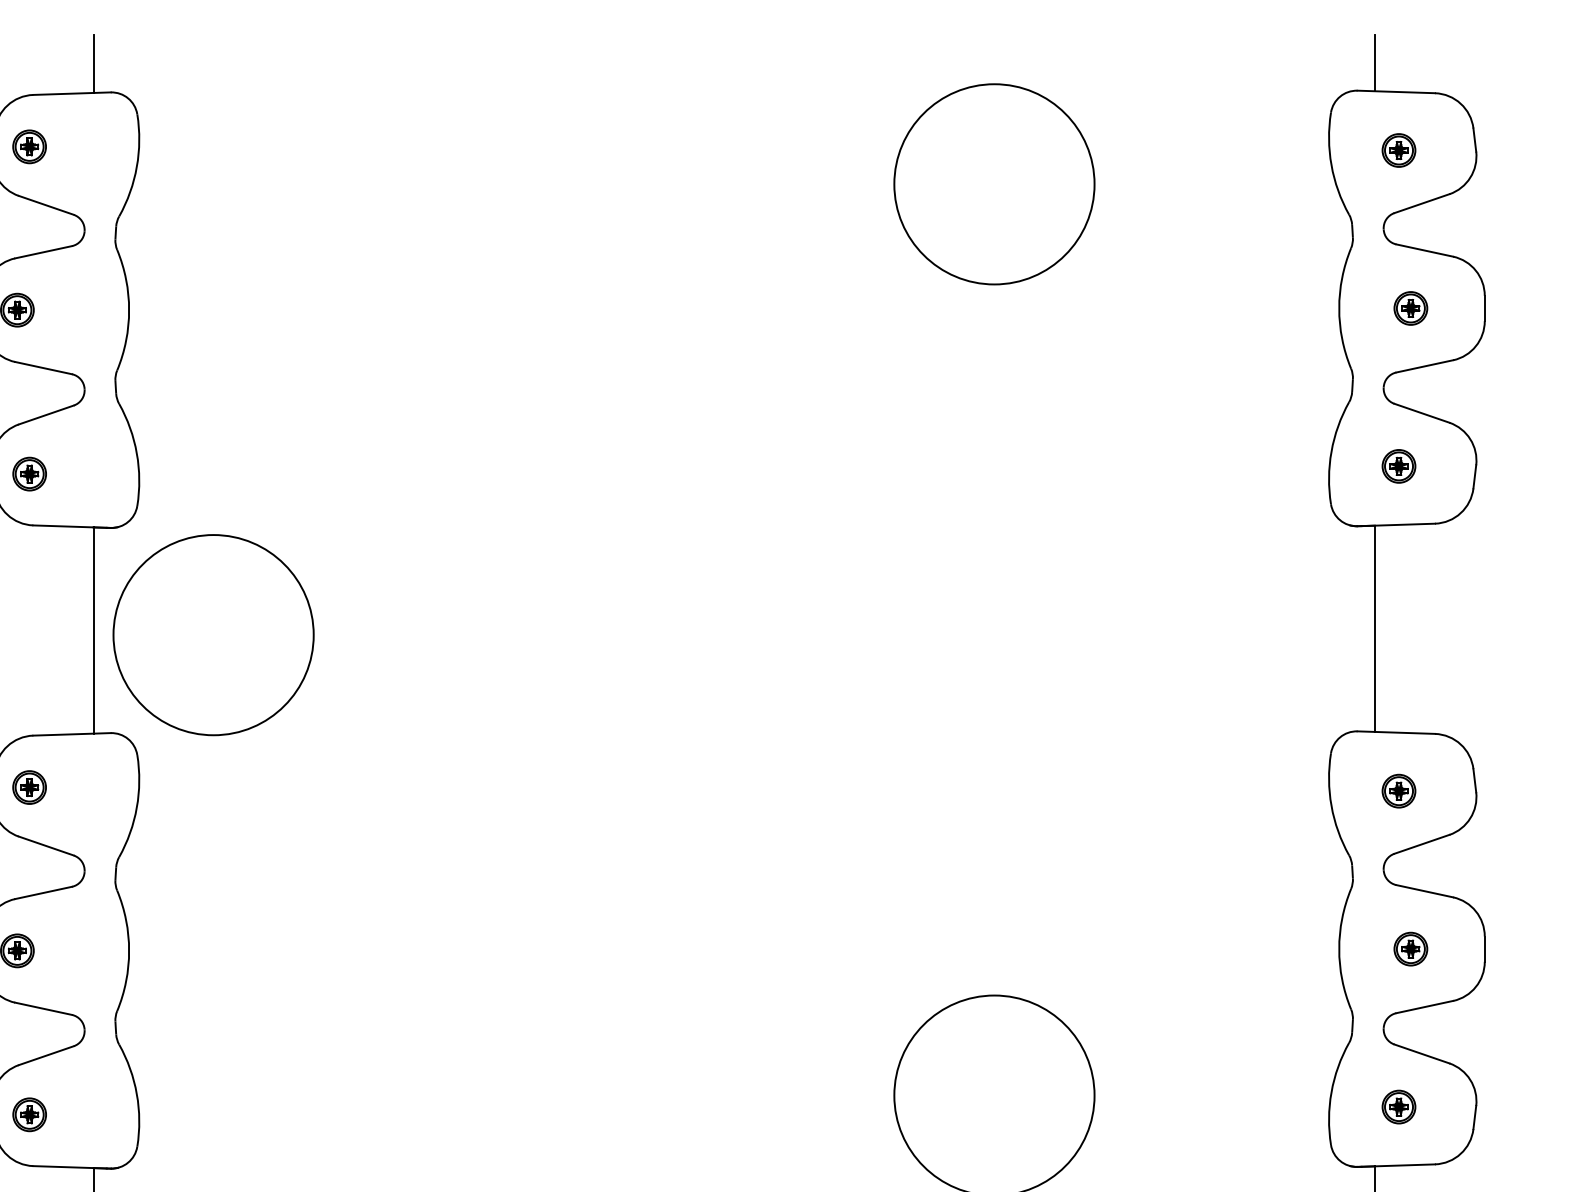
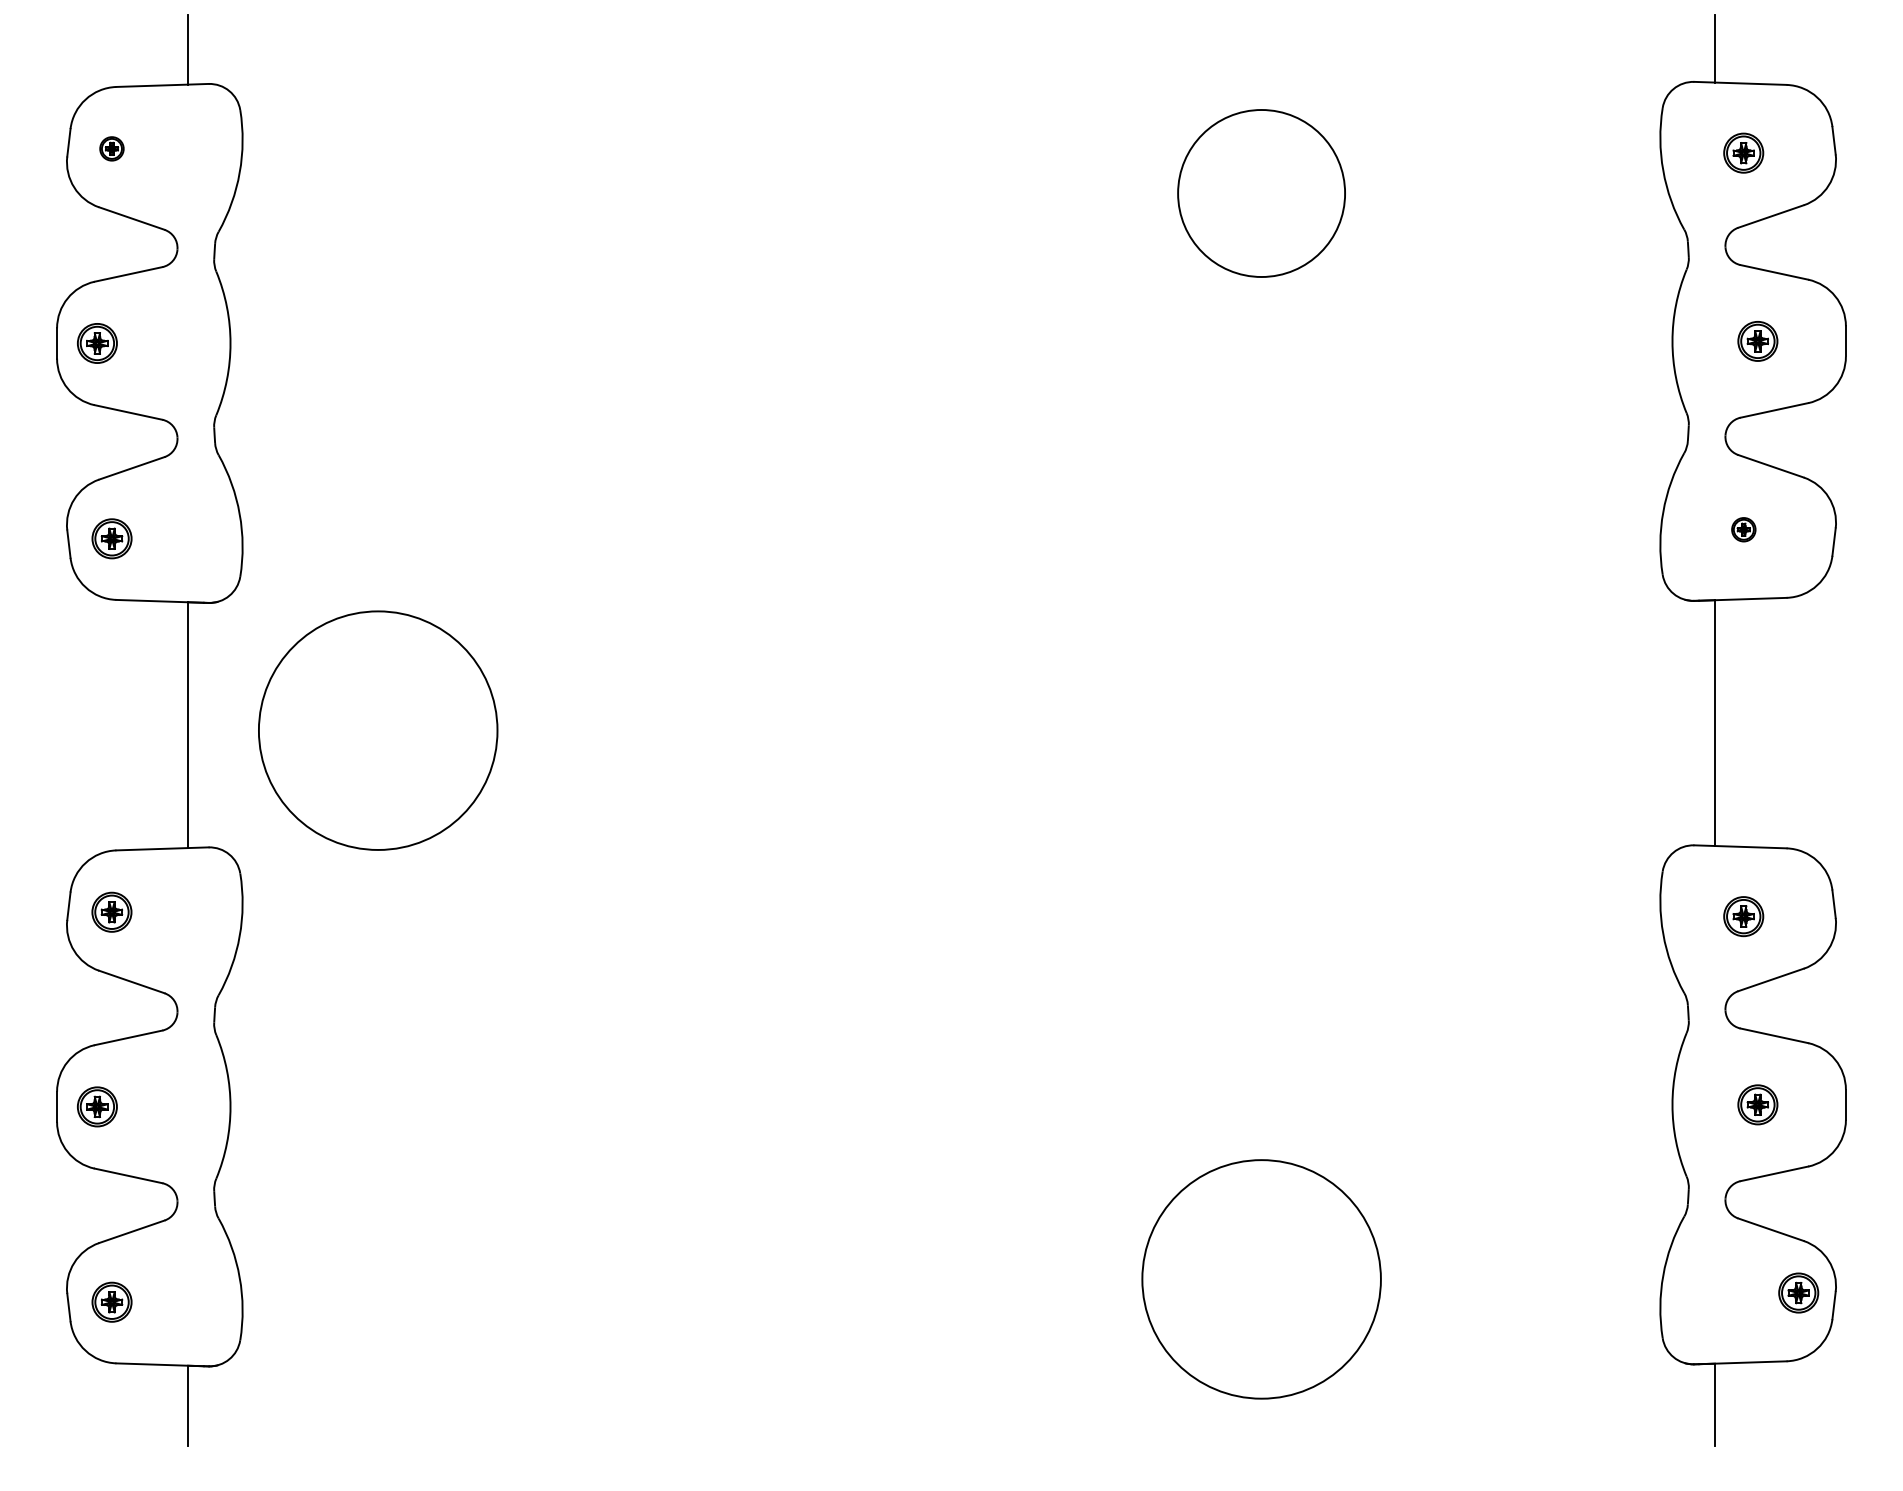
part: (29, 146) -> (111, 148), size x0.6
circle: (994, 184) -> (1261, 193), size x0.7
part: (1398, 466) -> (1743, 529), size x0.6
circle: (213, 634) -> (378, 730), moved
part: (1398, 1106) -> (1798, 1292), moved

